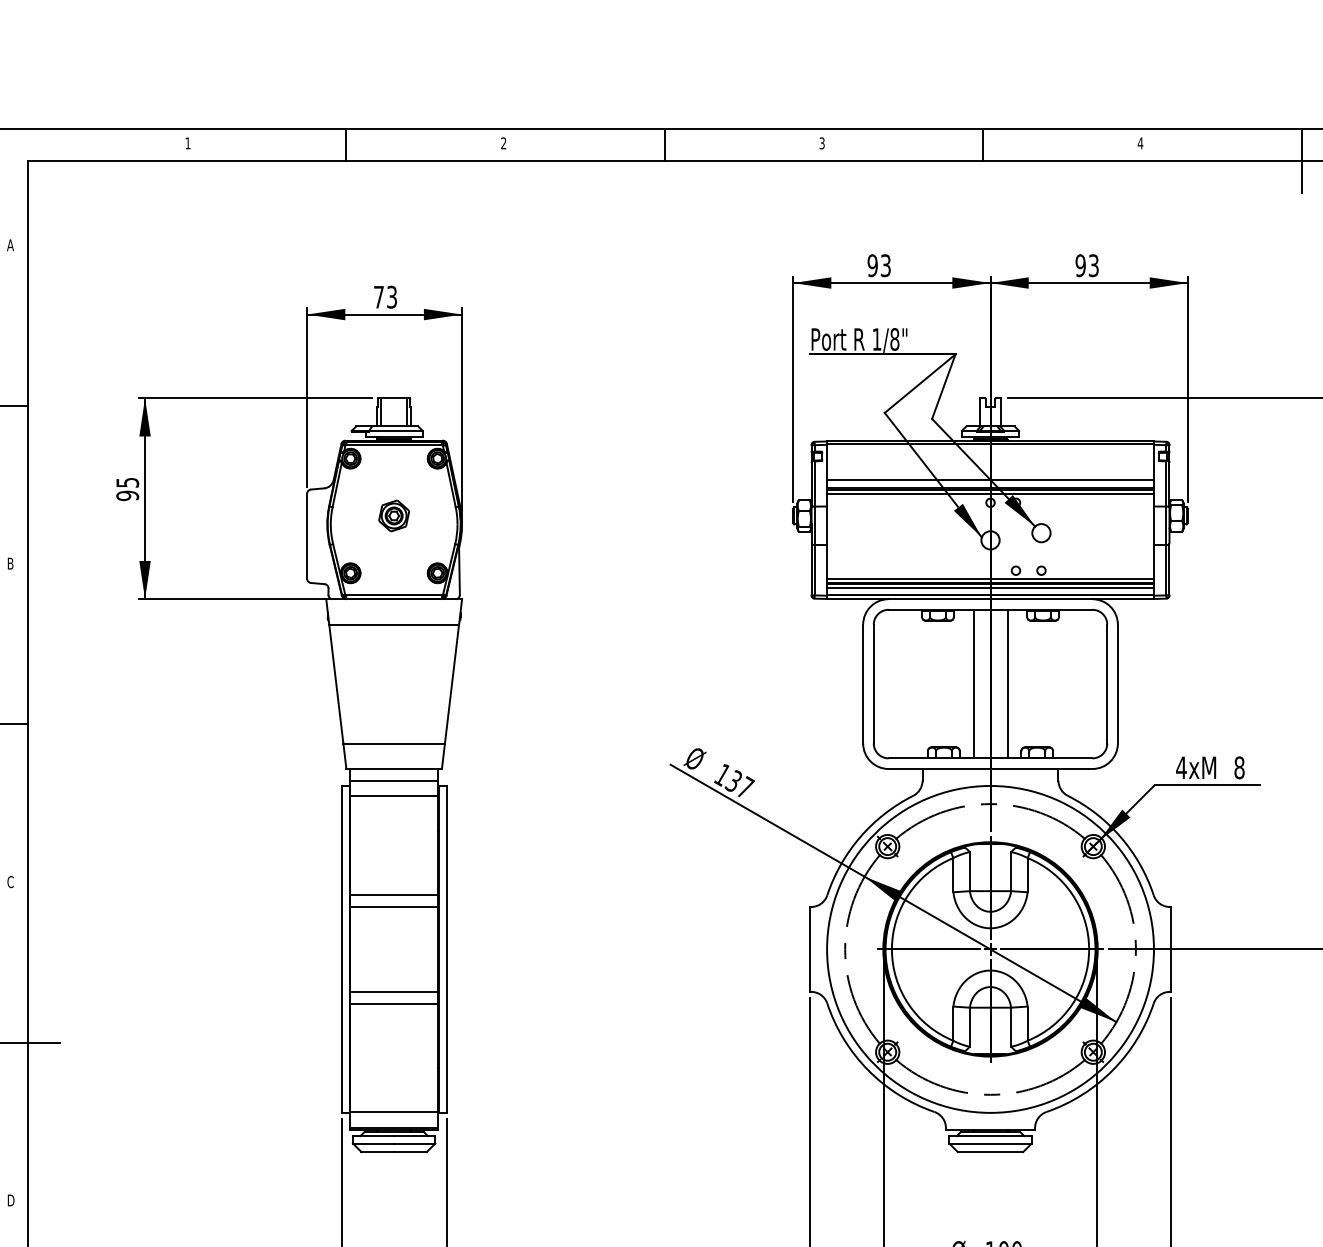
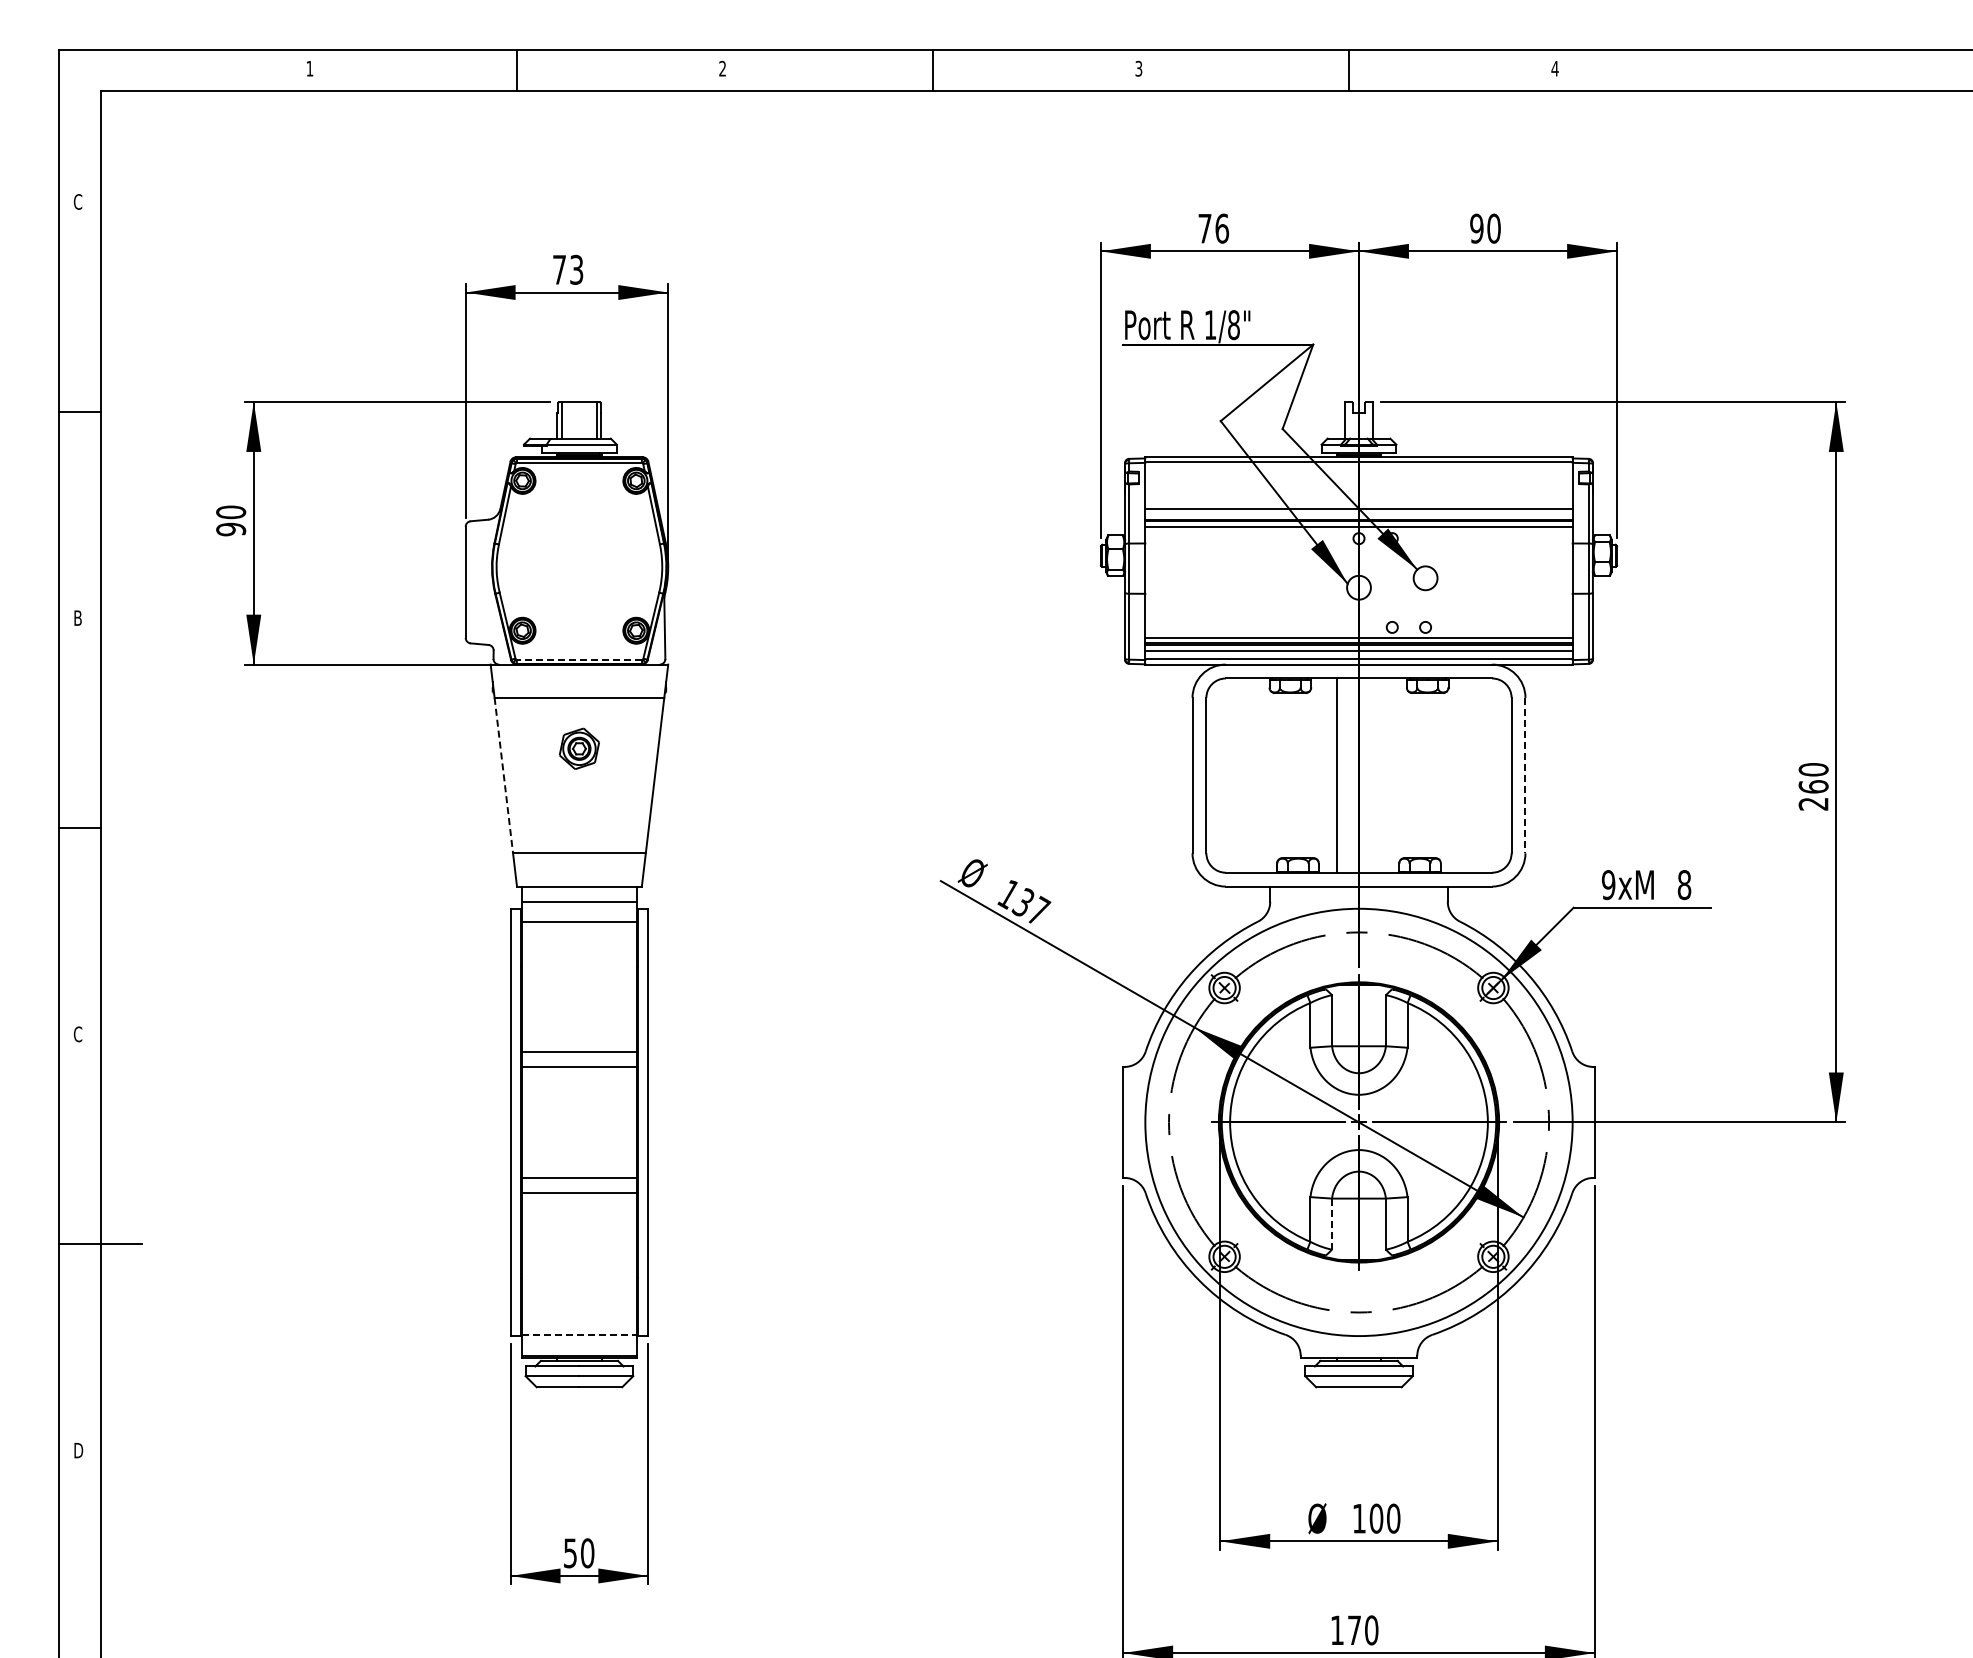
line: (1301, 160) -> (1765, 91), removed
text: (10, 244) -> (77, 201), A -> C
text: (879, 265) -> (1213, 228), 93 -> 76
text: (1093, 265) -> (1493, 228), 93 -> 90
text: (127, 482) -> (231, 512), 95 -> 90
part: (393, 515) -> (578, 748), moved
line: (394, 595) -> (579, 659), solid -> dashed
line: (336, 684) -> (503, 776), solid -> dashed
line: (1007, 684) -> (1381, 775), removed
line: (1117, 684) -> (1525, 775), solid -> dashed
text: (1181, 768) -> (1608, 885), 4xM -> 9xM
line: (970, 1027) -> (1332, 1224), solid -> dashed
line: (394, 1111) -> (579, 1334), solid -> dashed

